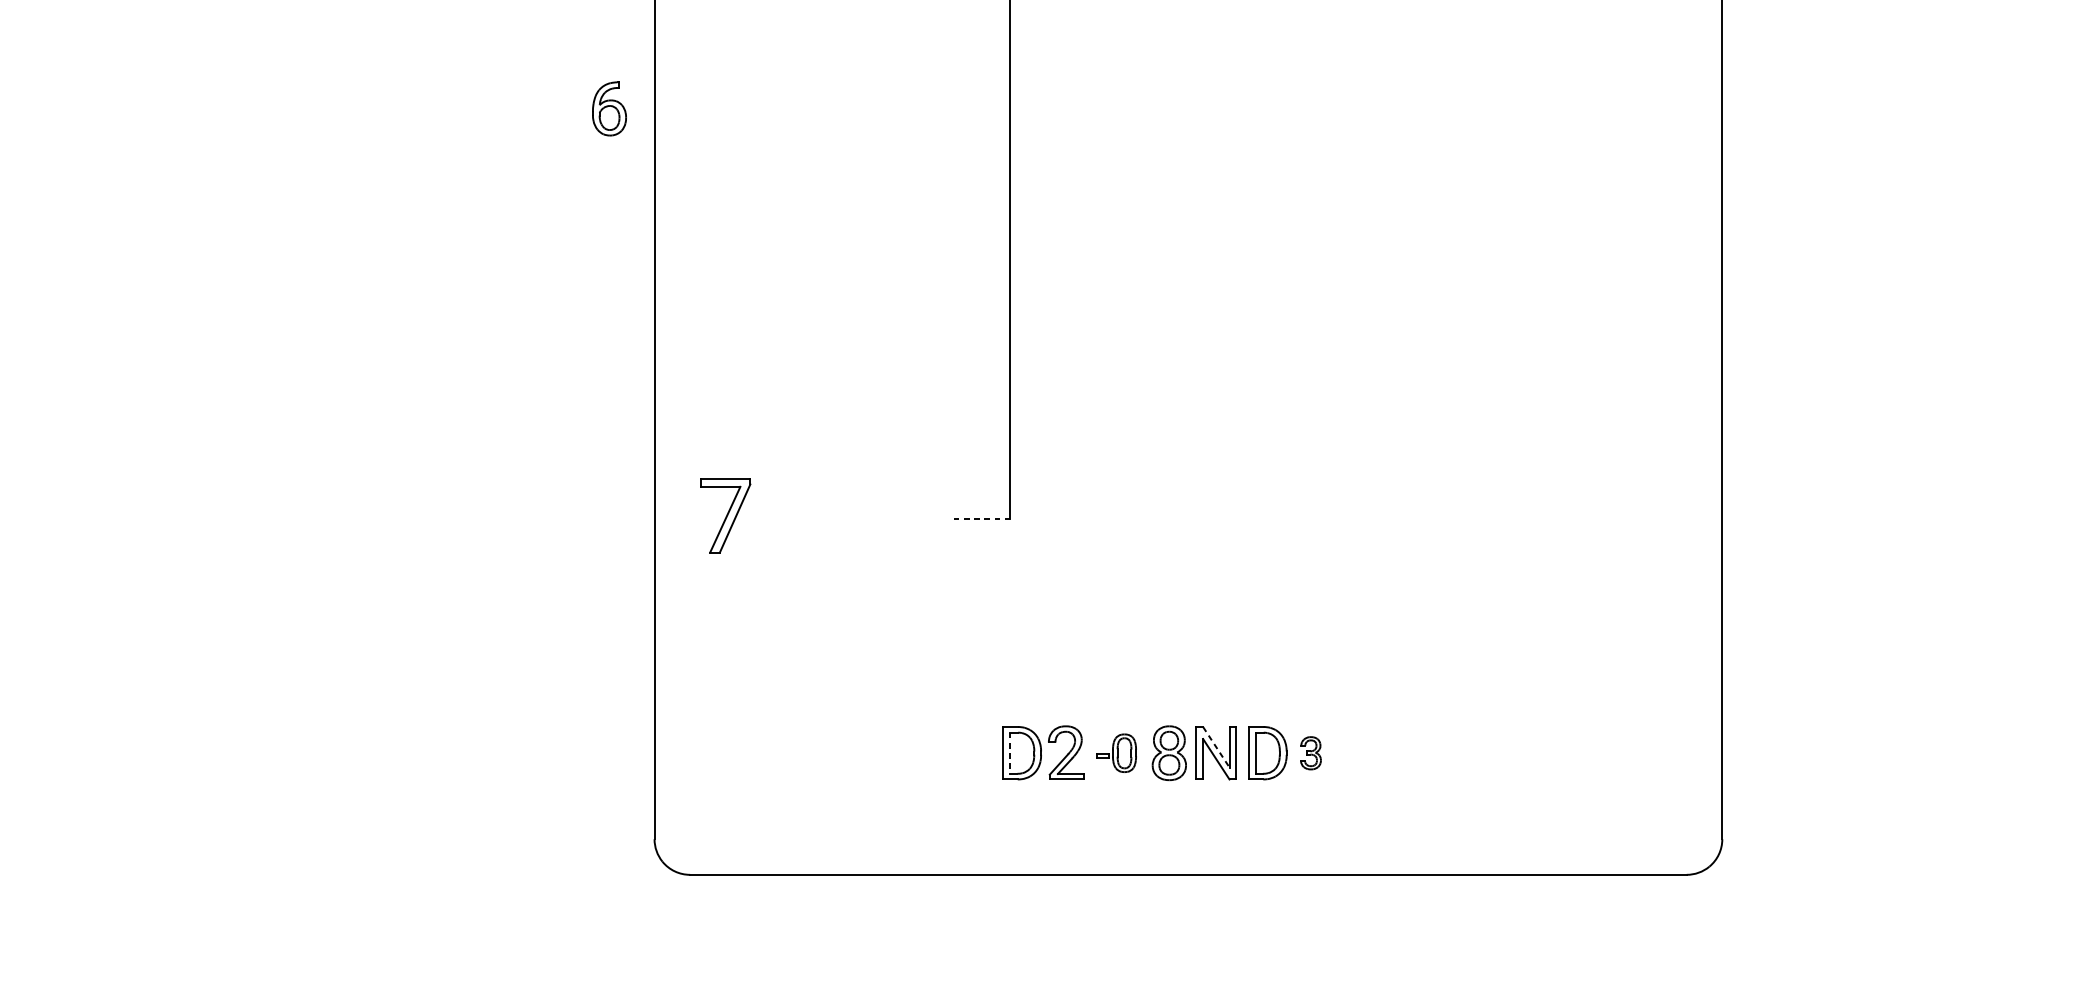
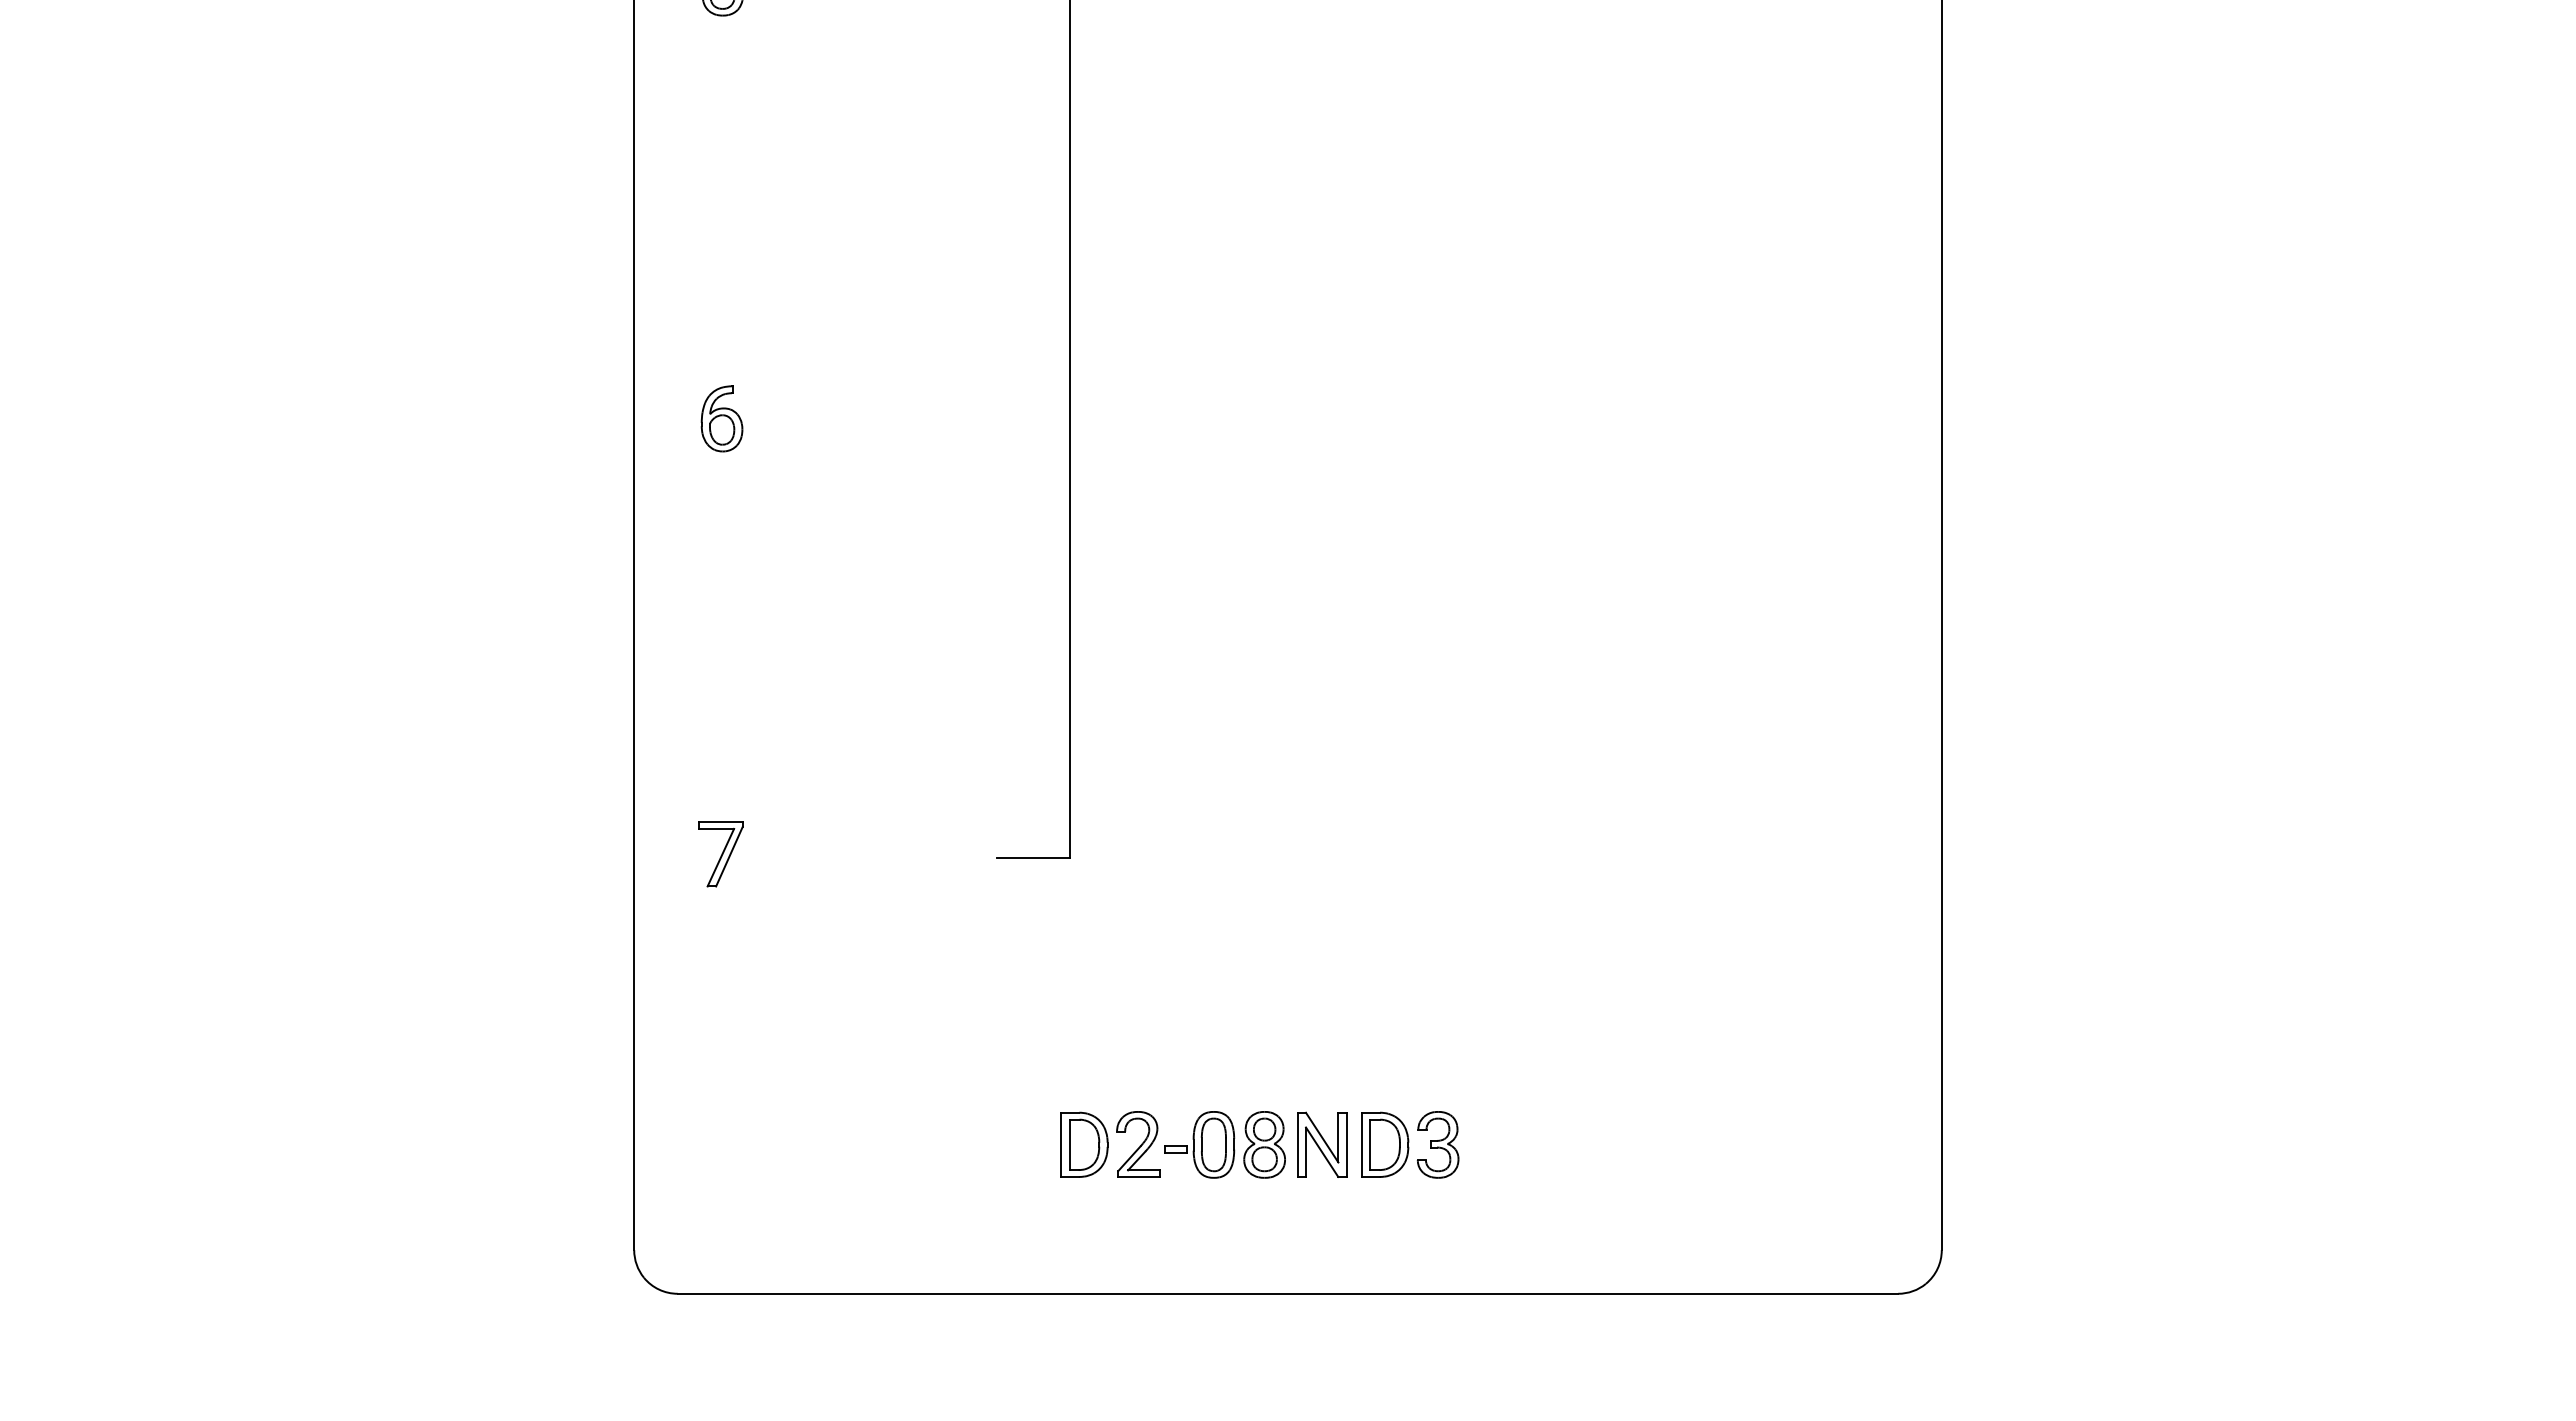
part: (609, 108) -> (721, 418), moved
part: (725, 516) -> (720, 854), size x0.71
line: (980, 518) -> (1033, 857), dashed -> solid
line: (1216, 747) -> (1322, 1137), dashed -> solid
part: (1116, 752) -> (1199, 1144), size x1.43
part: (1310, 752) -> (1437, 1144), size x1.67
line: (1010, 753) -> (1069, 1145), dashed -> solid

